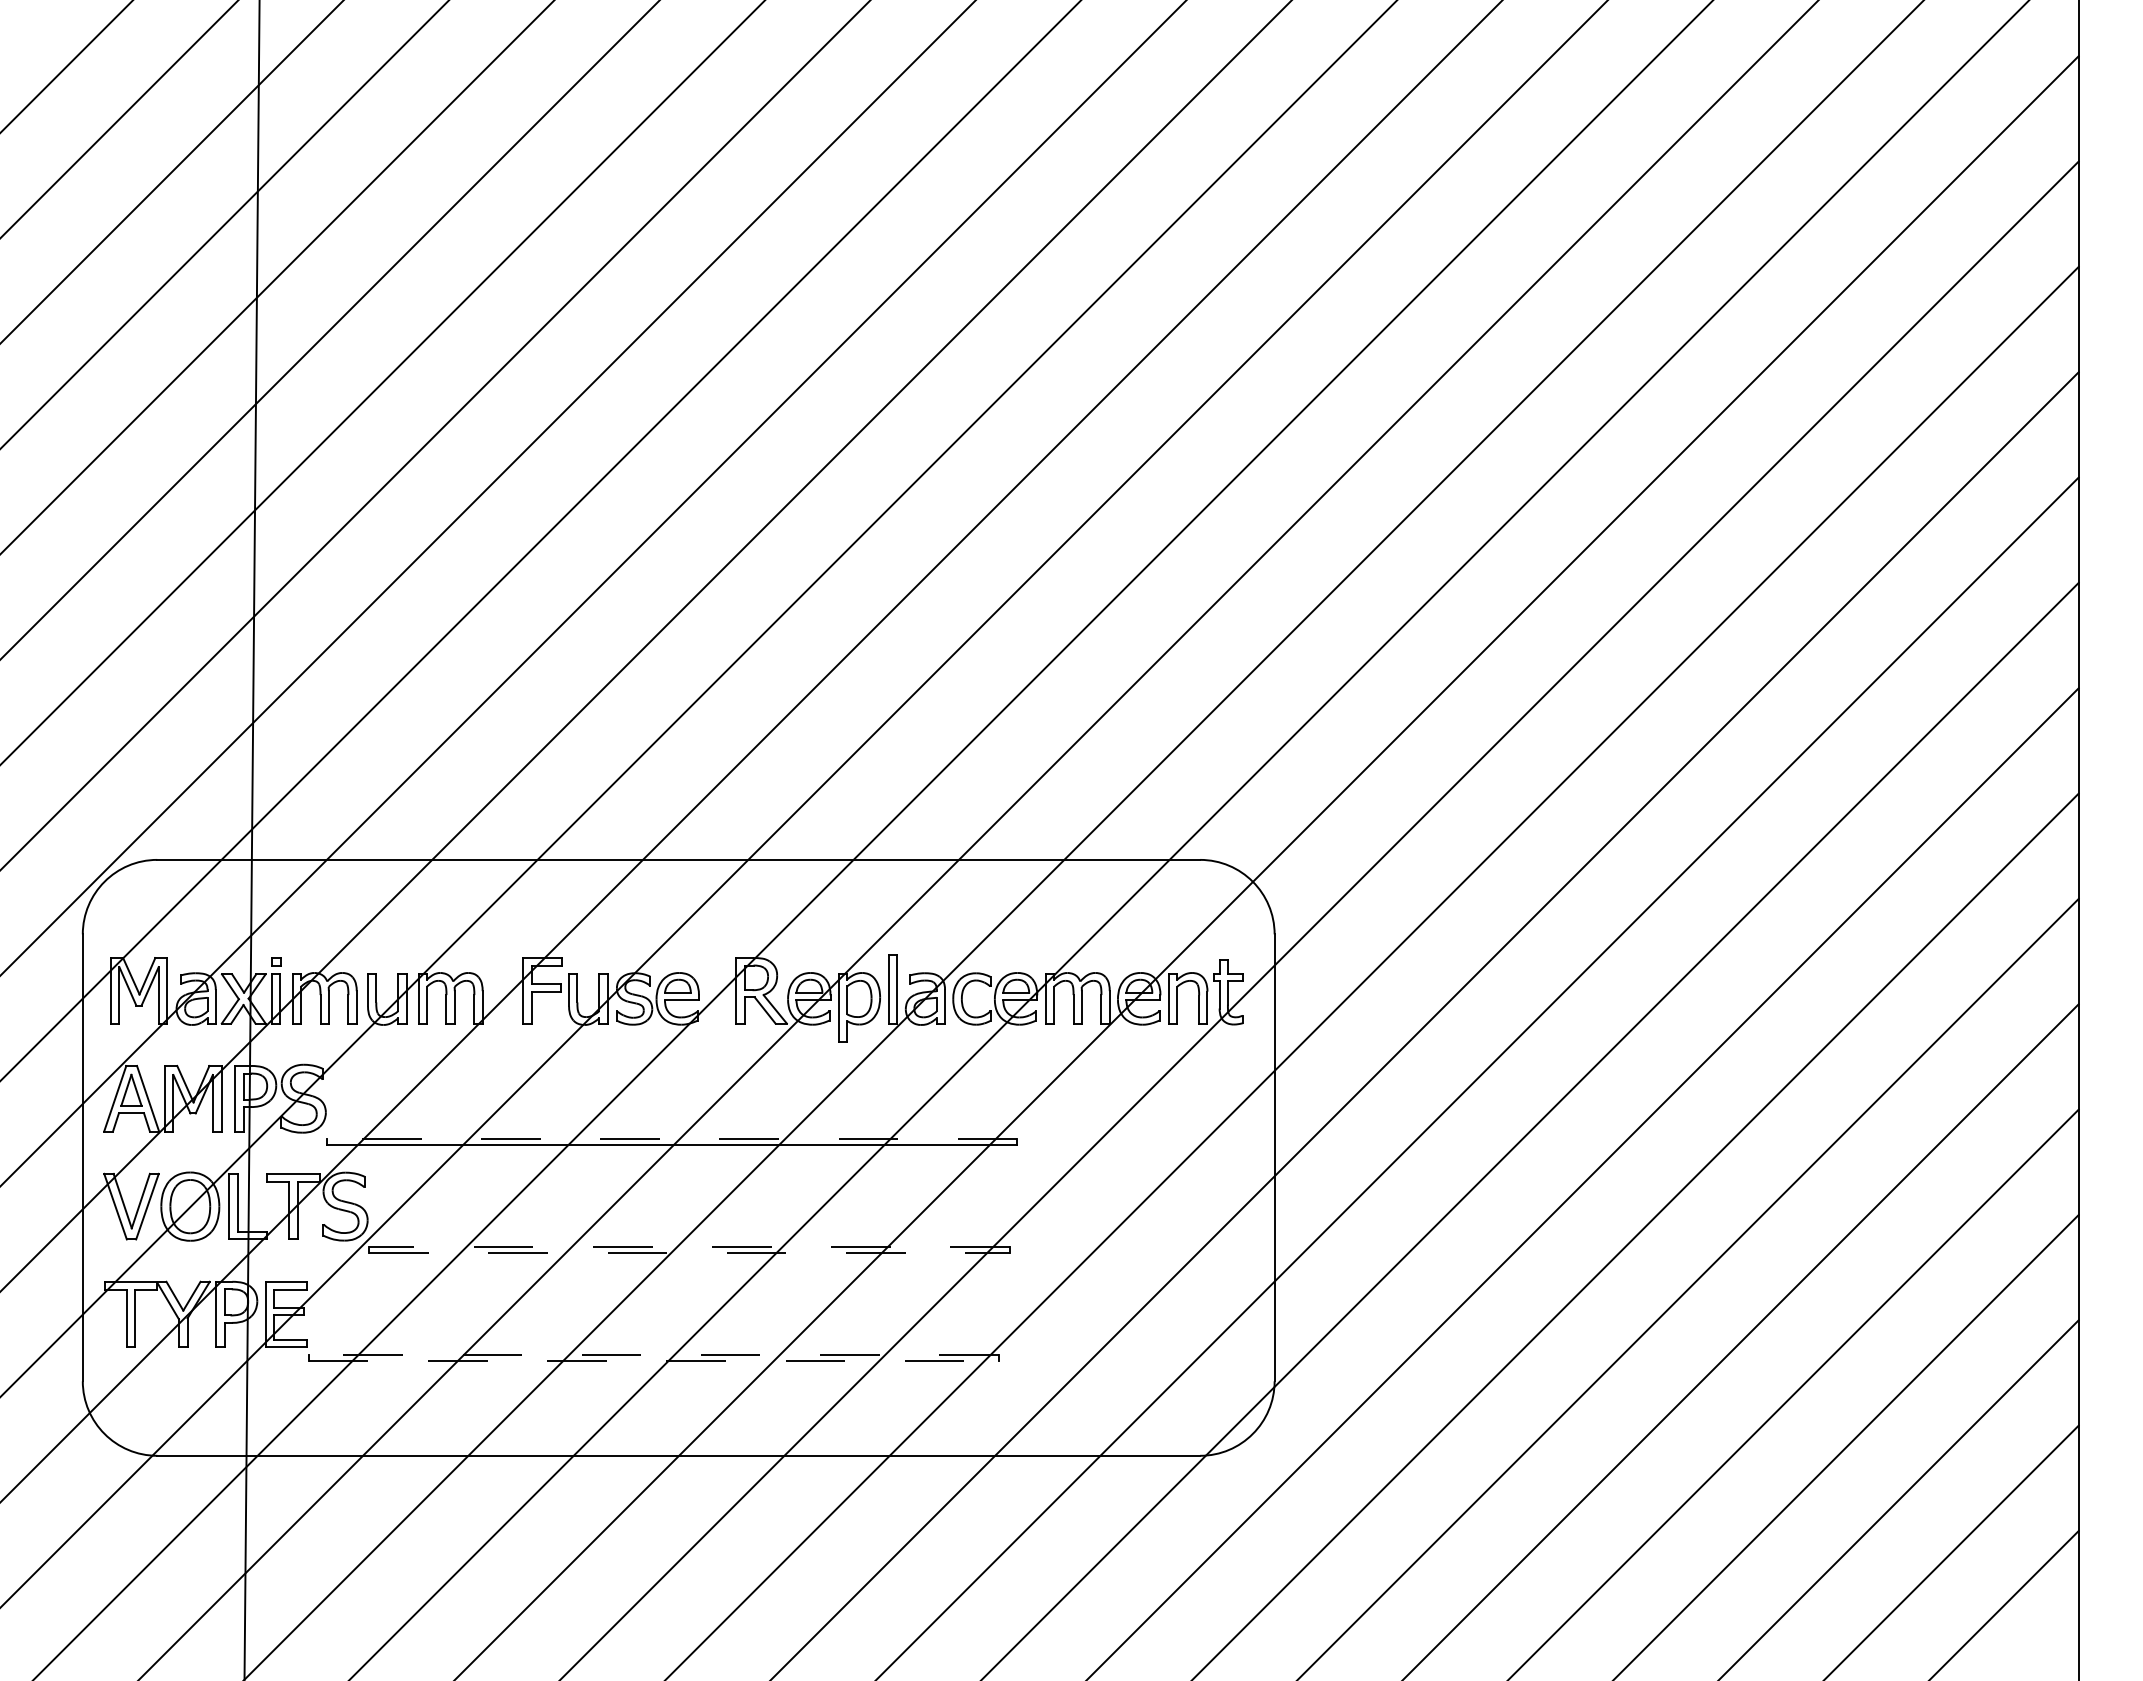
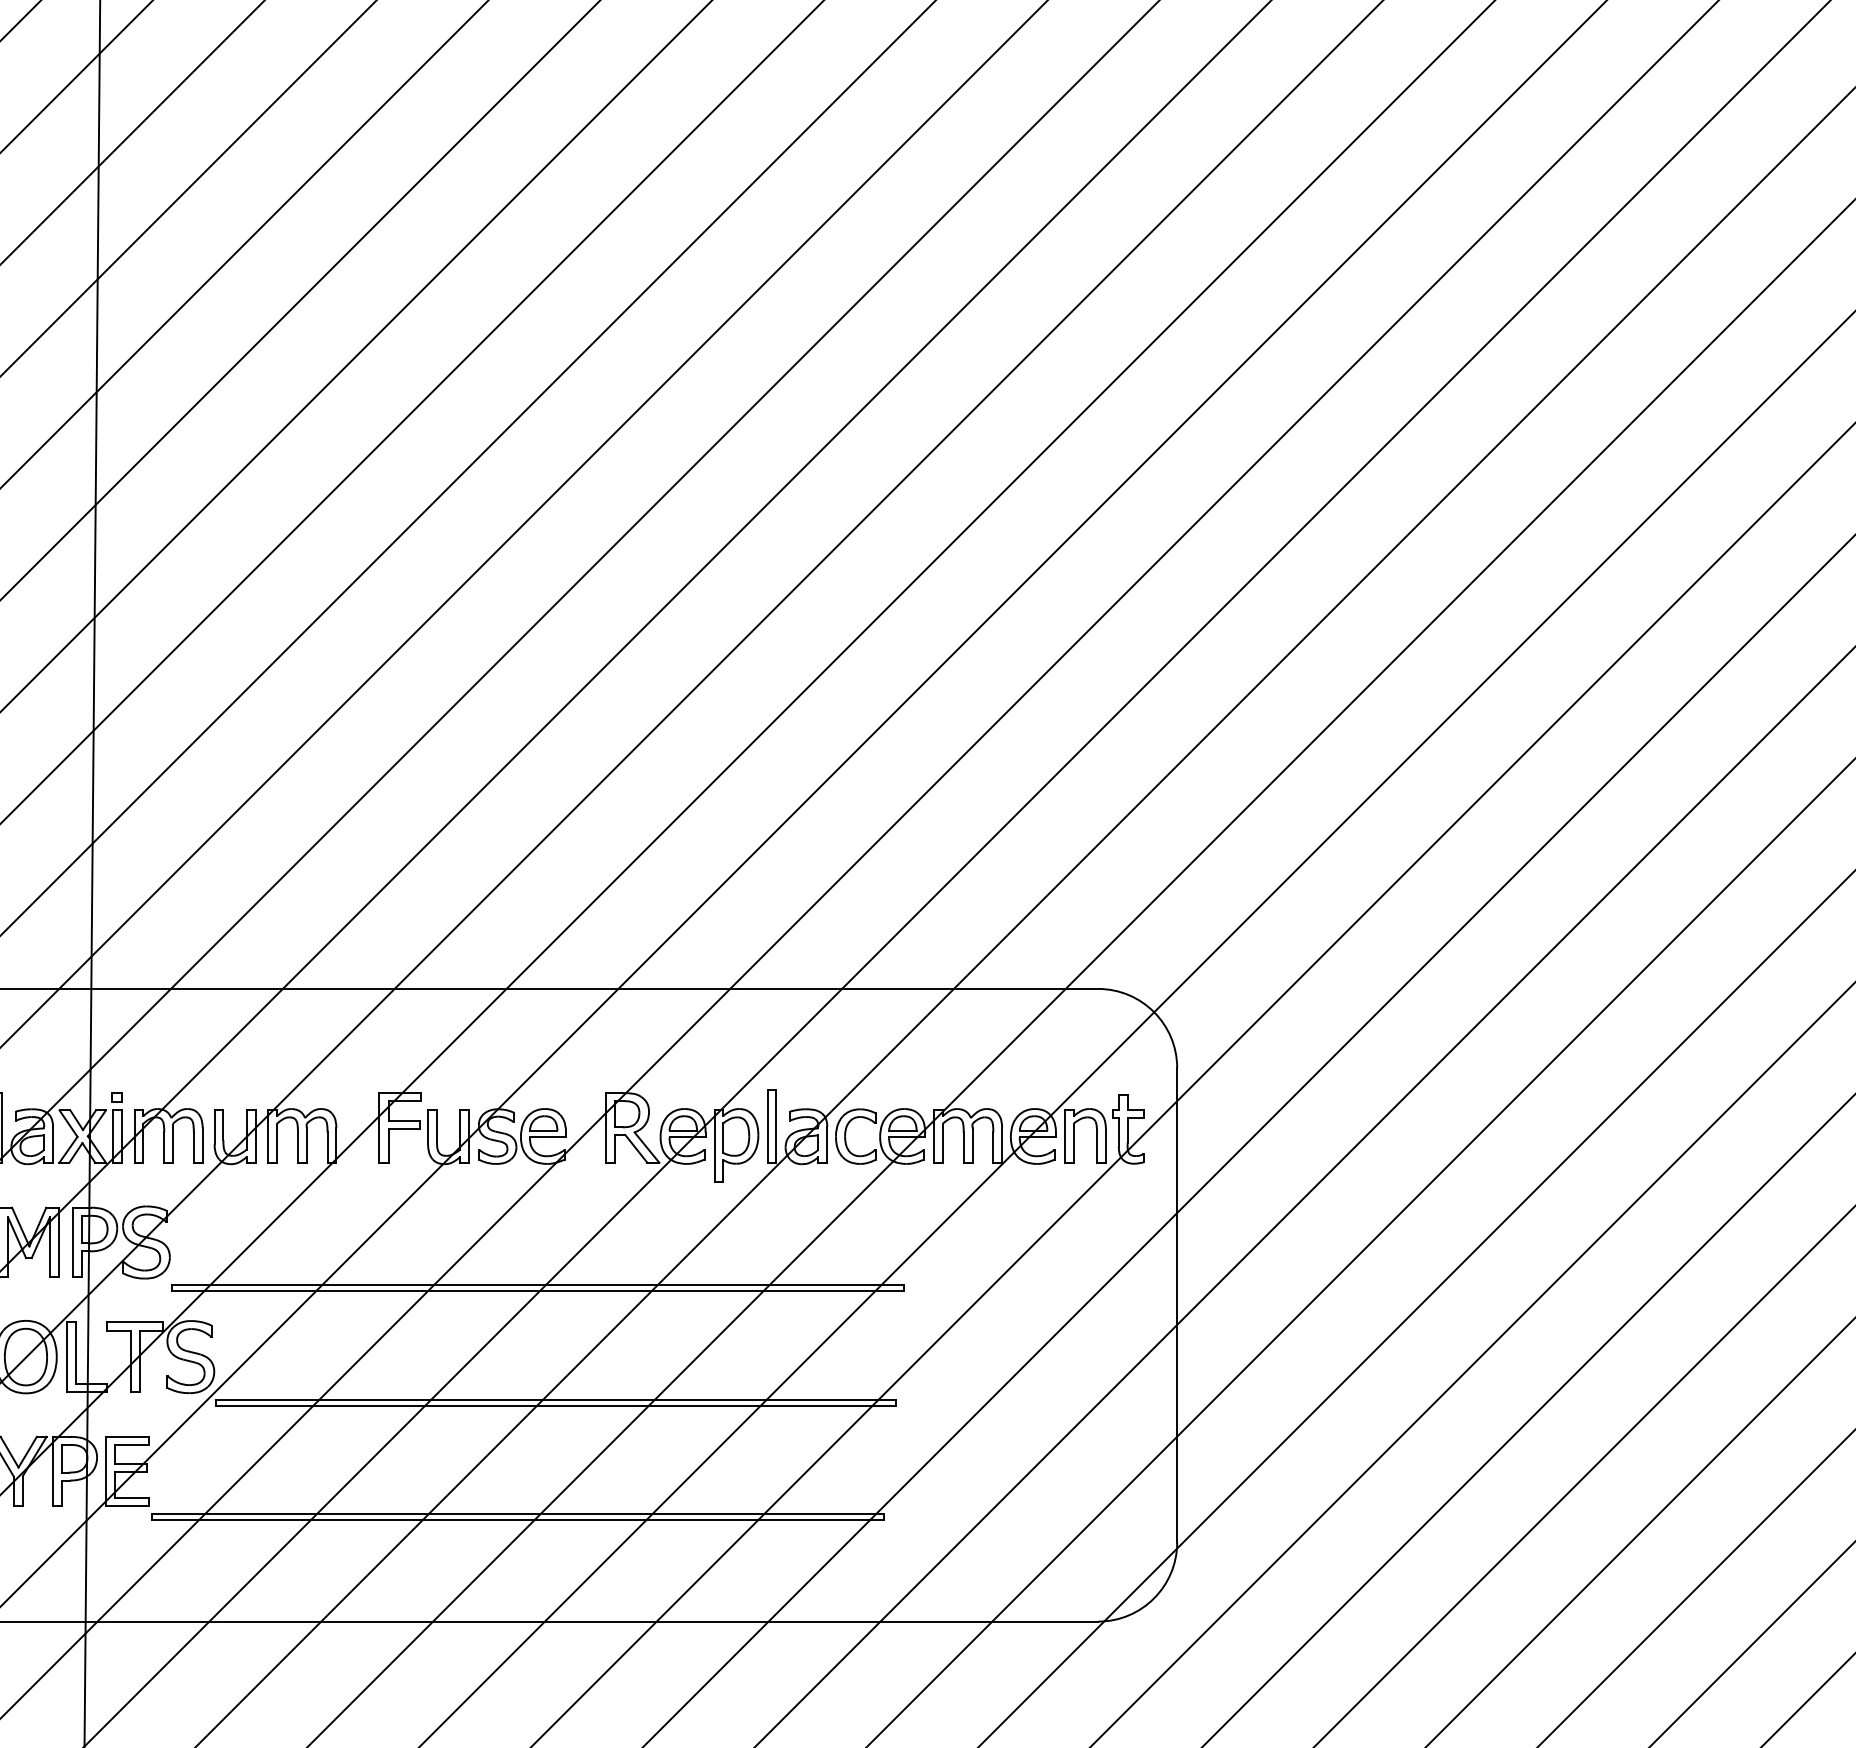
line: (671, 1139) -> (536, 1285), dashed -> solid
line: (689, 1246) -> (555, 1399), dashed -> solid
line: (690, 1252) -> (557, 1405), dashed -> solid
line: (653, 1354) -> (517, 1514), dashed -> solid
line: (654, 1360) -> (518, 1520), dashed -> solid

